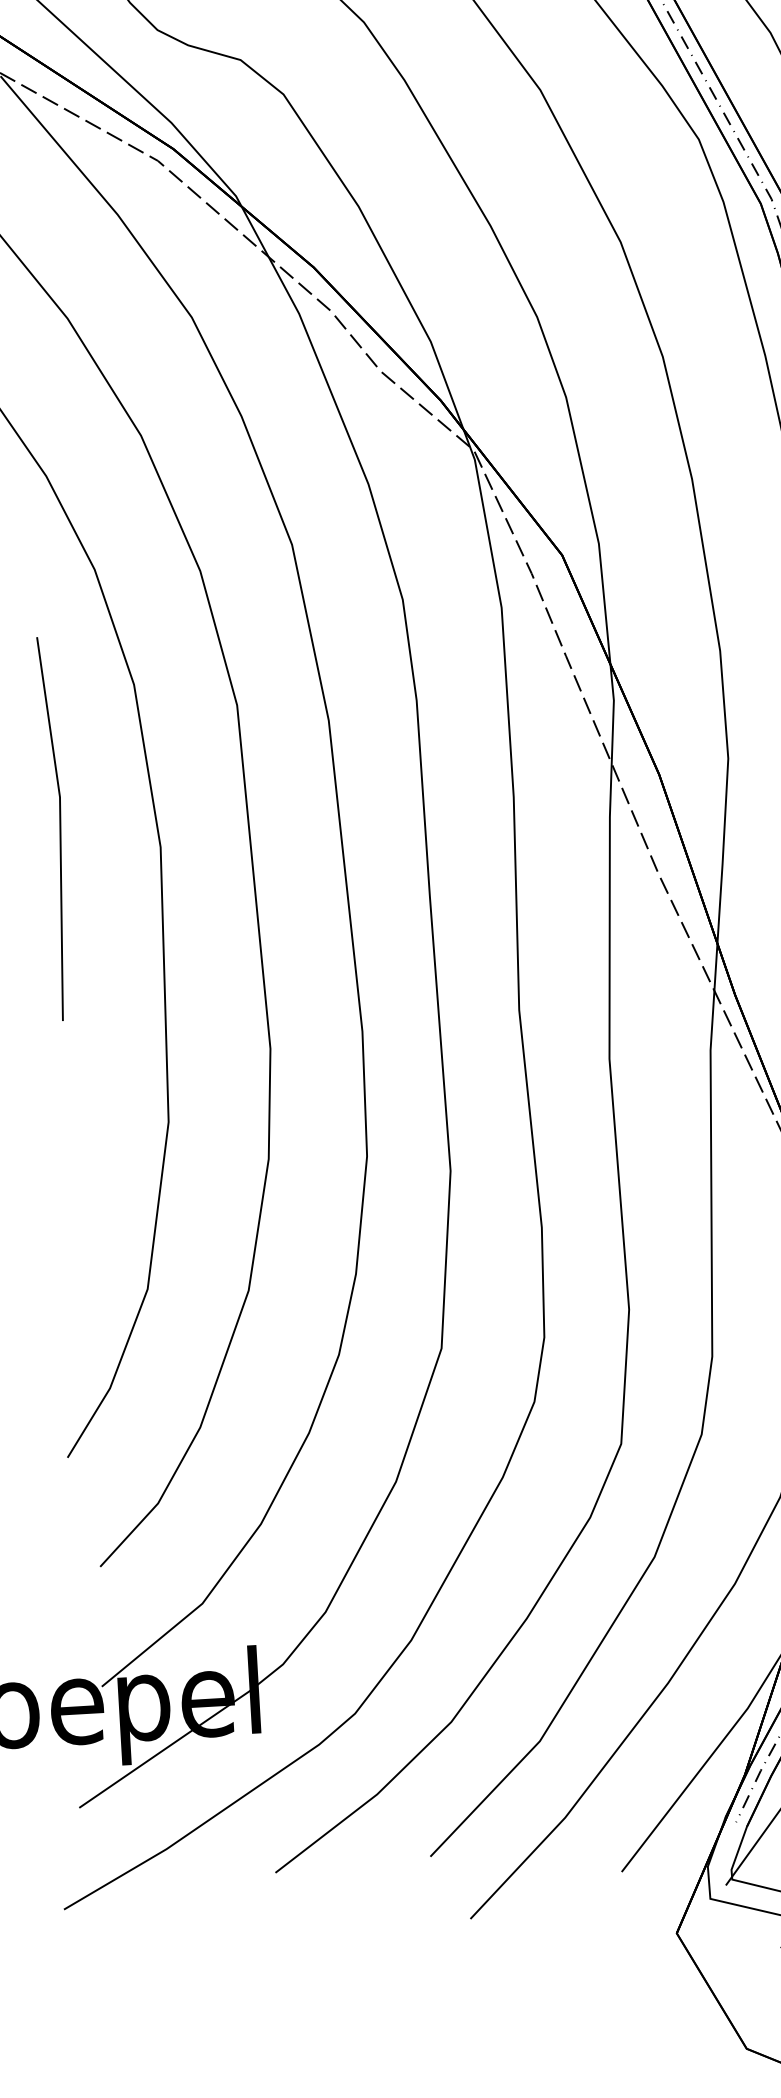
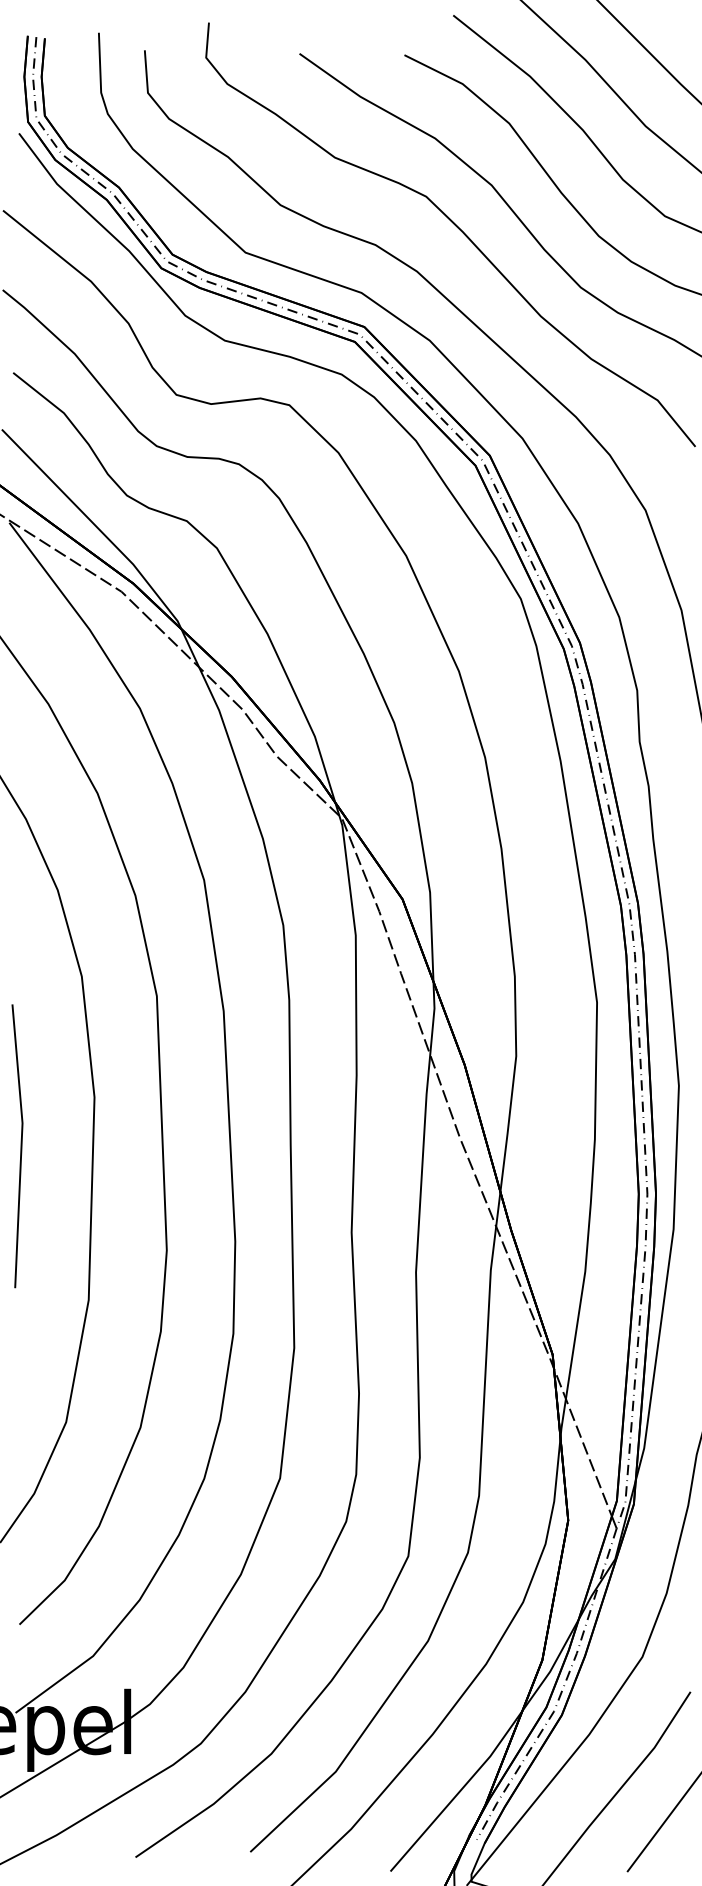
line: (59, 828) -> (20, 1146), moved

